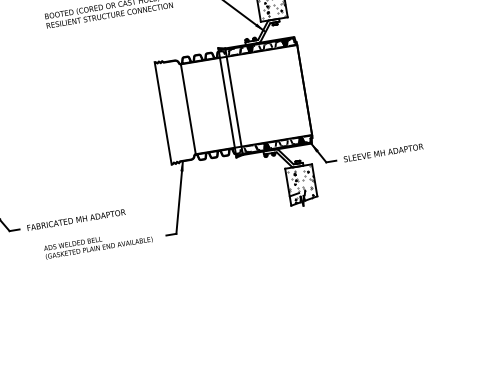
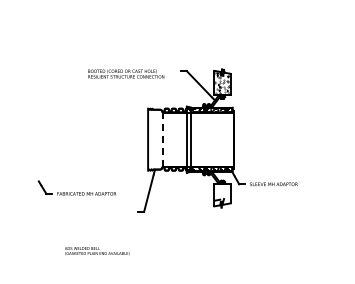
line: (188, 110) -> (163, 140), solid -> dashed
hatch: (301, 185) -> (222, 195), removed
text: (98, 244) -> (97, 251), moved

